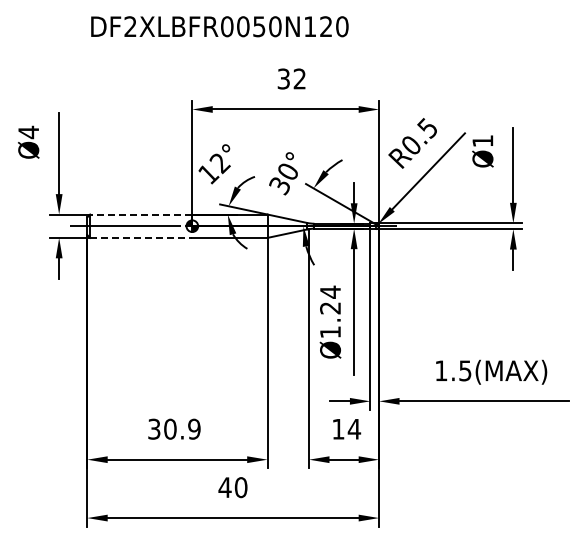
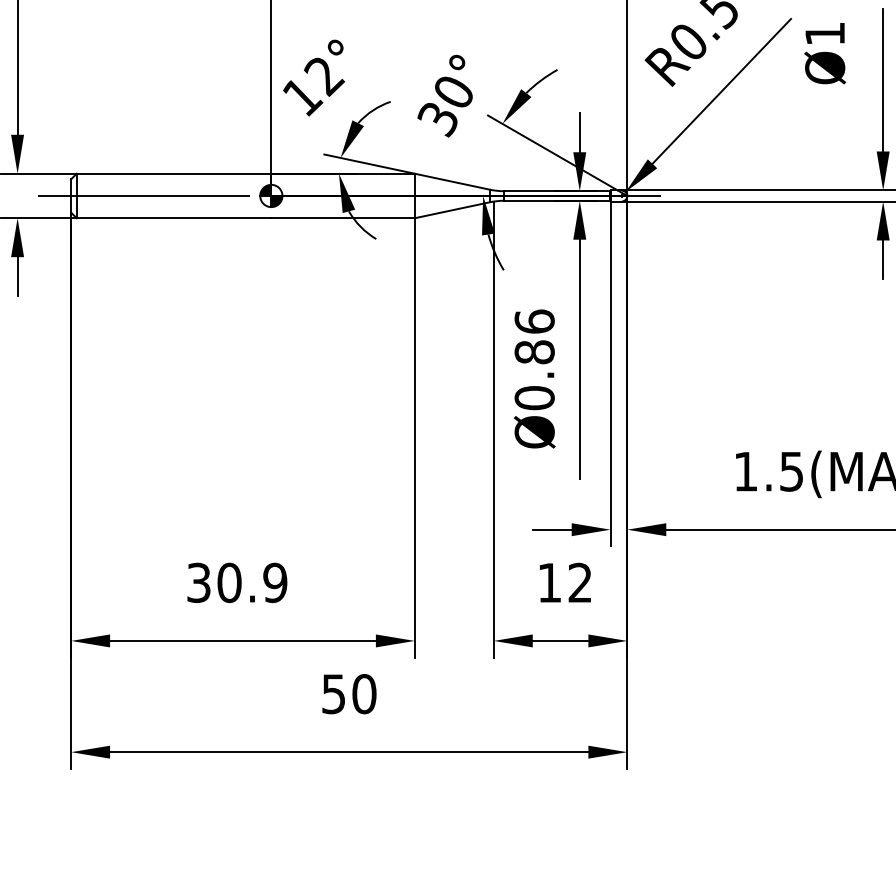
line: (140, 214) -> (172, 173), dashed -> solid
line: (141, 237) -> (174, 217), dashed -> solid
text: (330, 311) -> (534, 358), Ø1.24 -> Ø0.86
text: (354, 428) -> (580, 581), 14 -> 12
text: (224, 487) -> (332, 693), 40 -> 50

